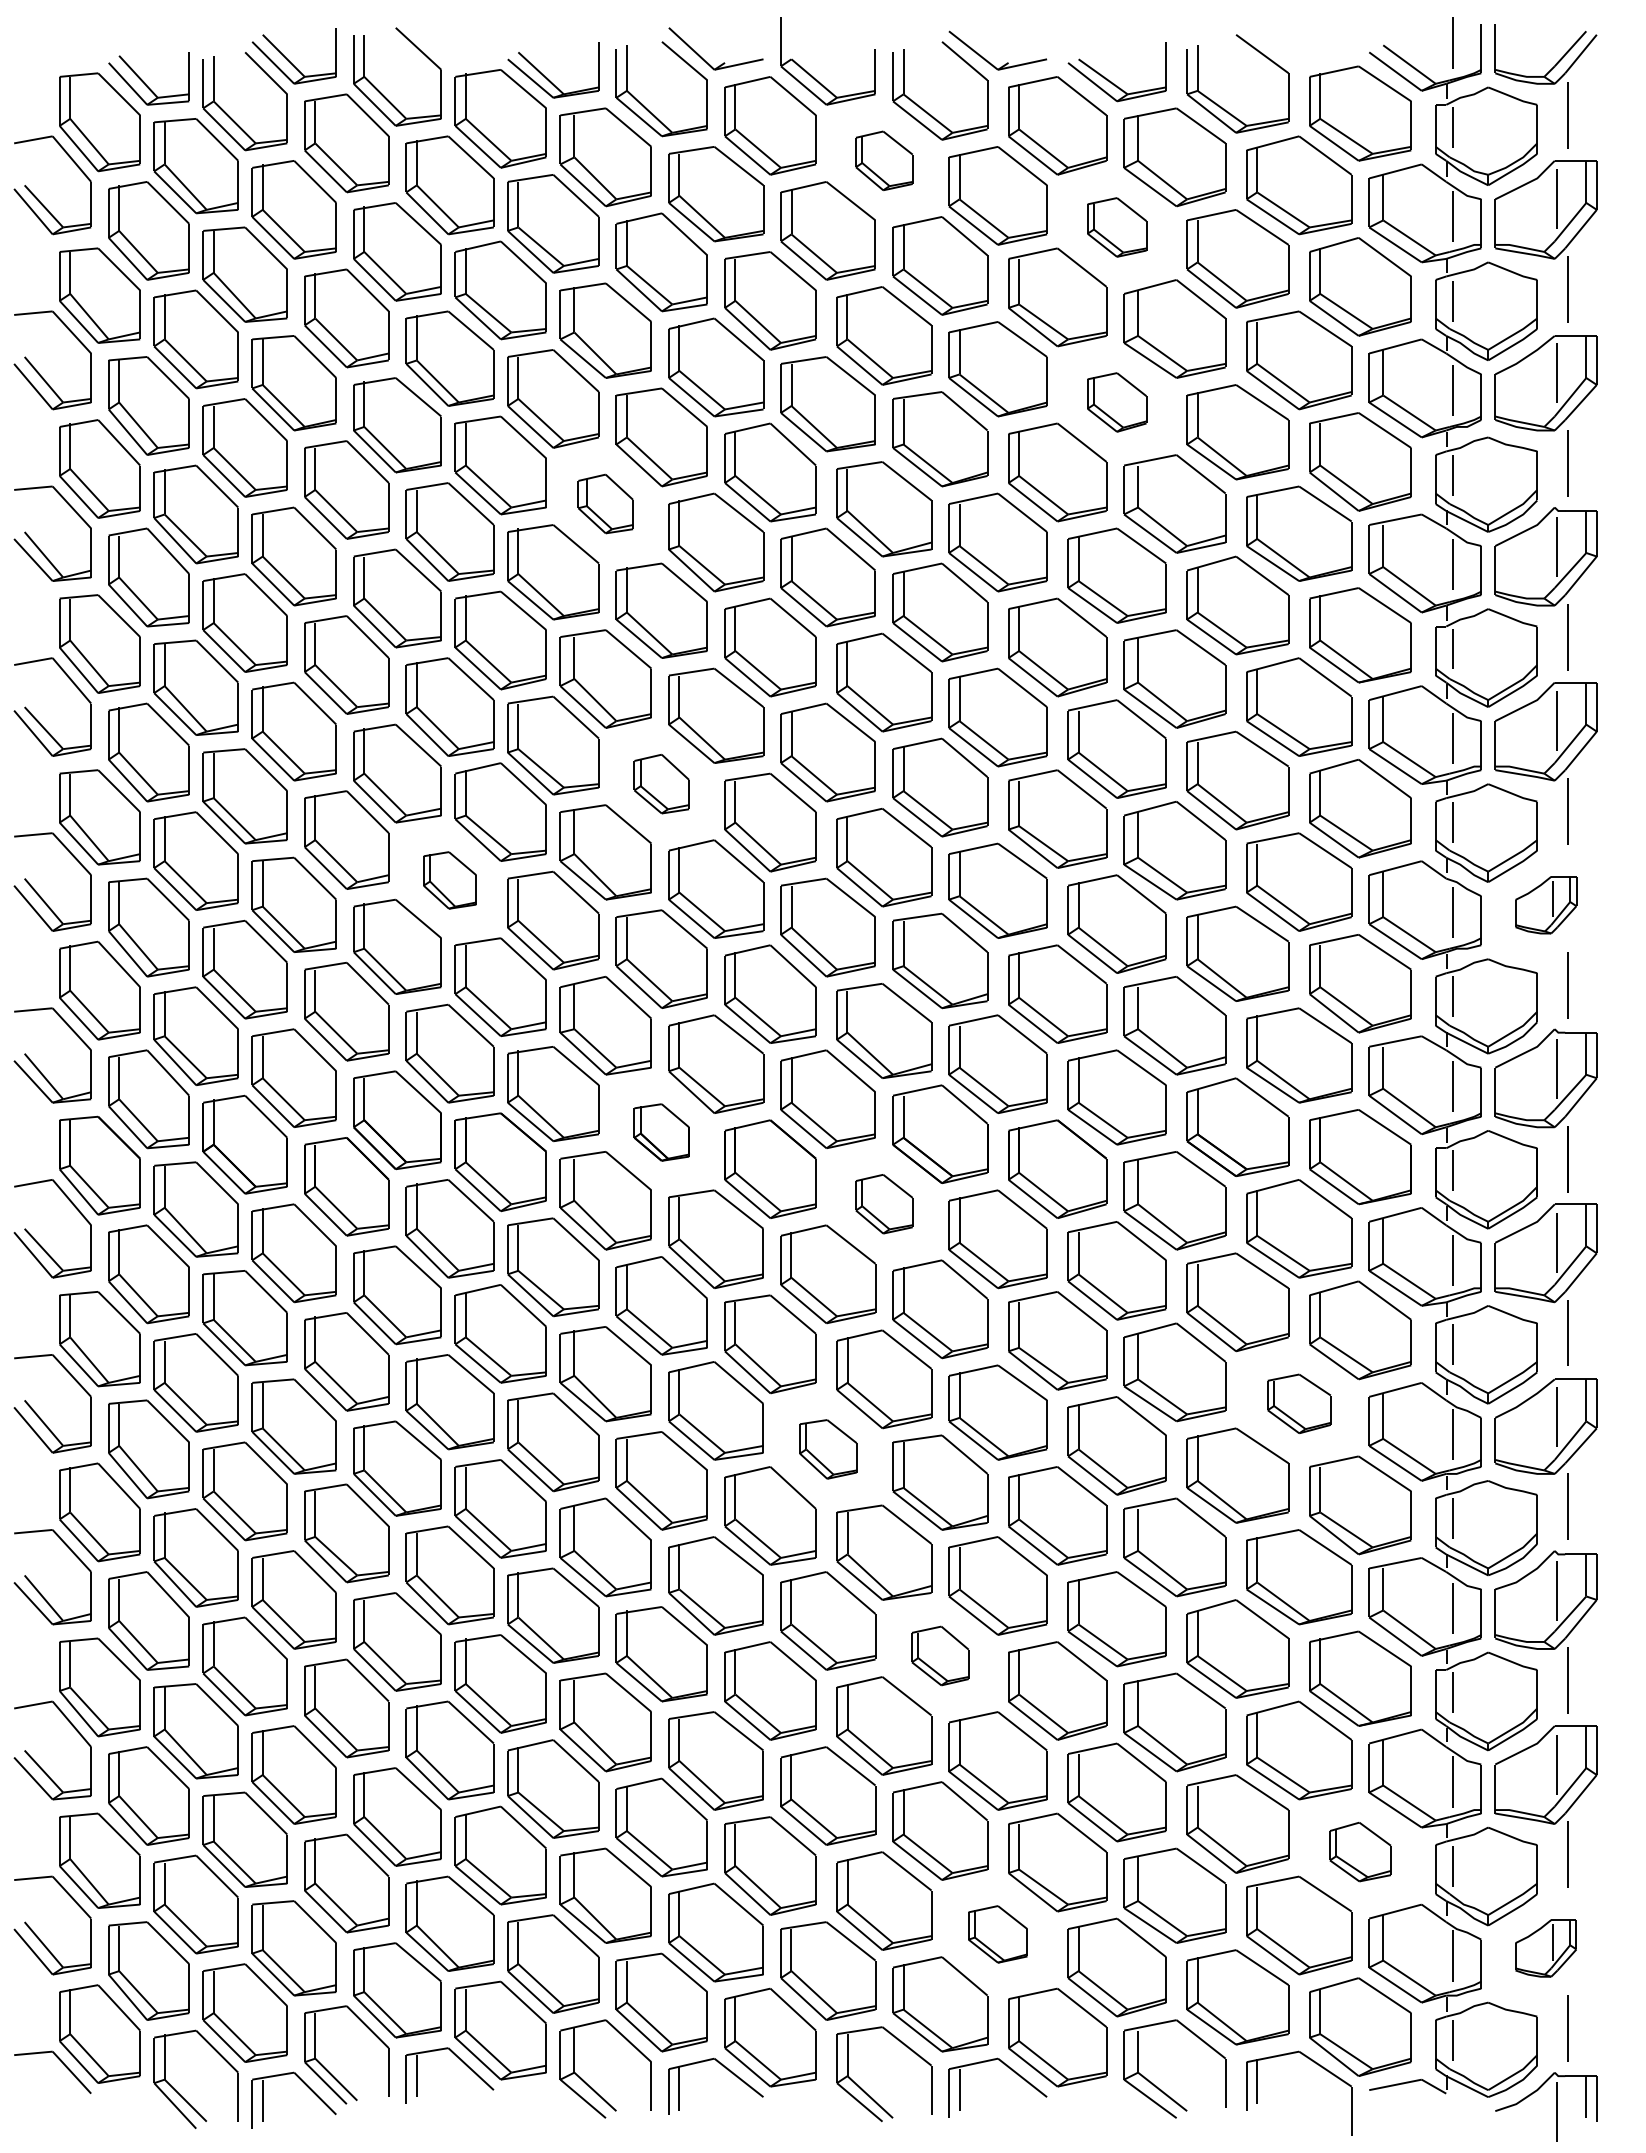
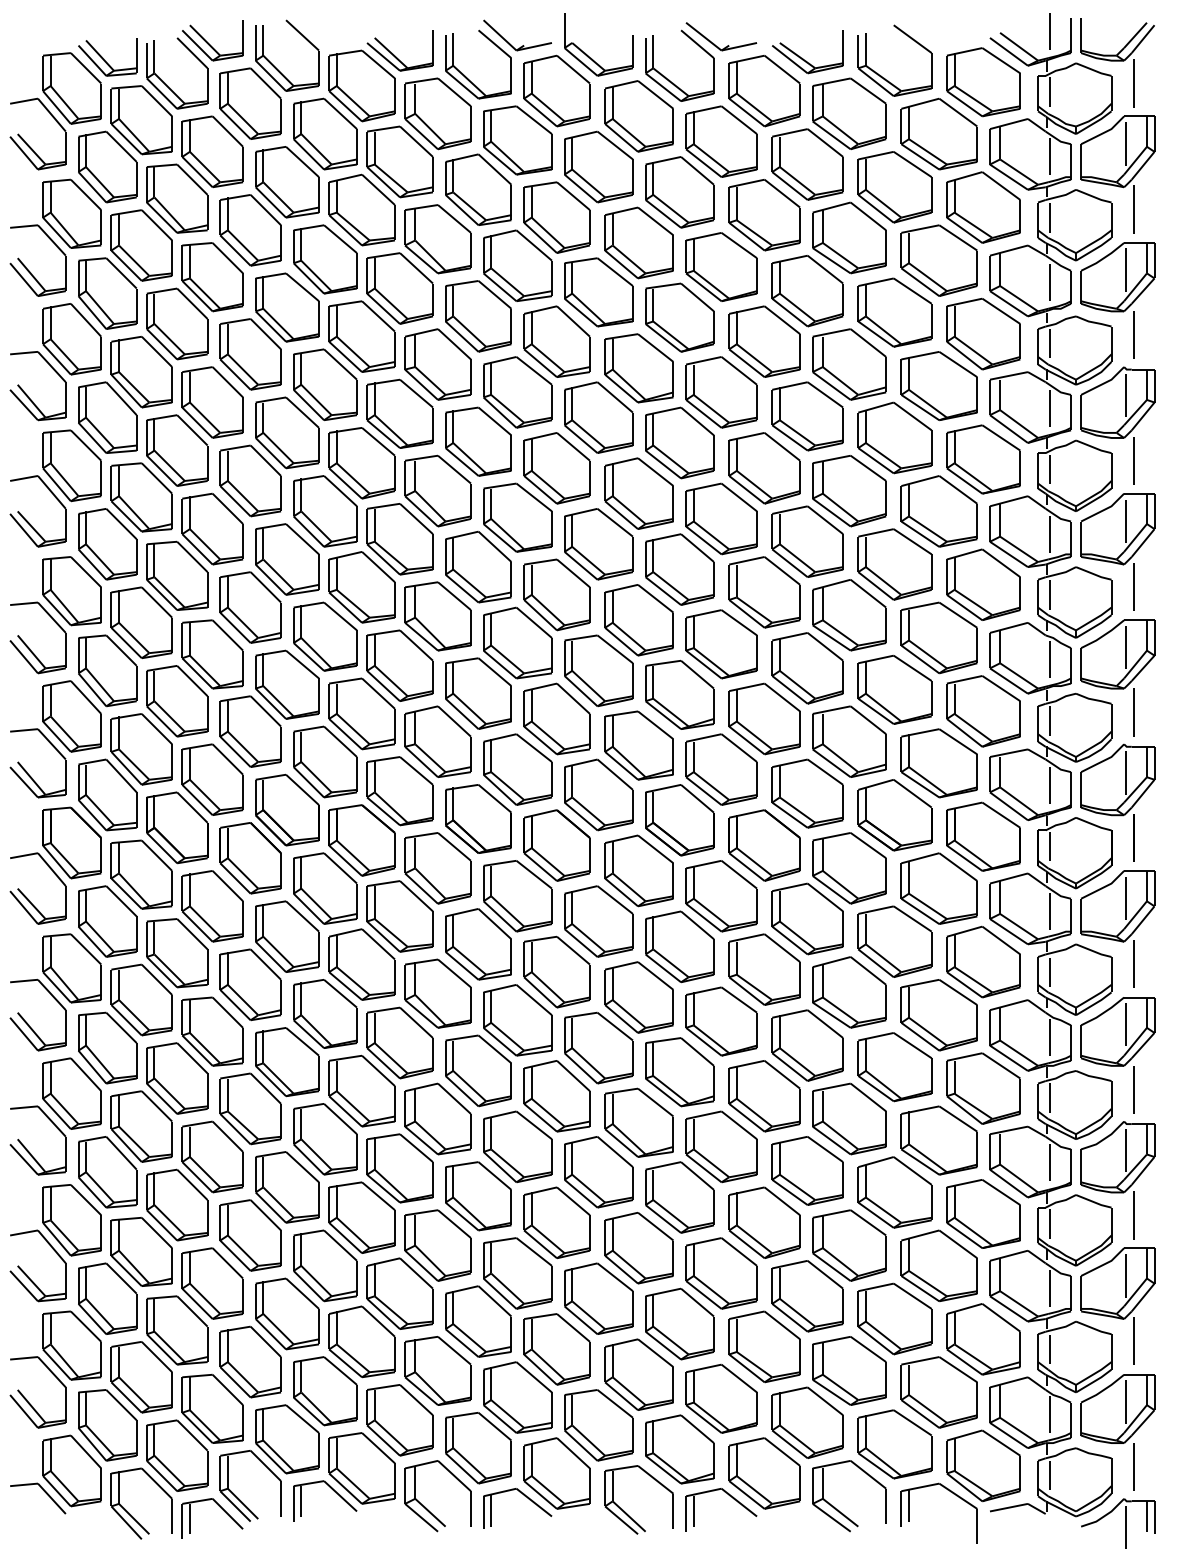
part: (884, 160) -> (639, 116), size x1.67
part: (1116, 227) -> (807, 164), size x1.67
part: (1116, 402) -> (807, 291), size x1.67
part: (605, 503) -> (437, 364), size x1.67
part: (661, 783) -> (478, 566), size x1.67
part: (449, 880) -> (324, 636), size x1.67
part: (1545, 905) -> (1117, 654), size x1.67
part: (661, 1132) -> (478, 818), size x1.67
part: (884, 1203) -> (639, 870), size x1.67
part: (1299, 1403) -> (939, 1014), size x1.67
part: (828, 1449) -> (598, 1048), size x1.67
part: (940, 1655) -> (679, 1197), size x1.67
part: (1360, 1851) -> (983, 1338), size x1.67
part: (997, 1934) -> (721, 1398), size x1.67
part: (1545, 1948) -> (1117, 1409), size x1.67

